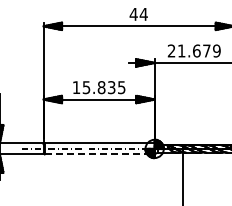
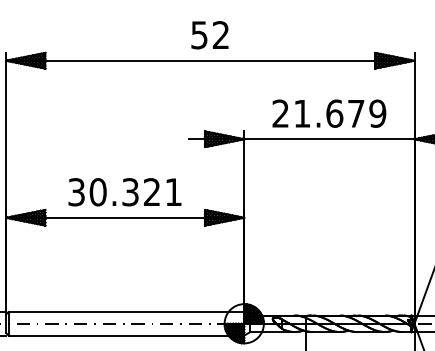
text: (138, 13) -> (209, 33), 44 -> 52
text: (98, 87) -> (123, 191), 15.835 -> 30.321
line: (99, 154) -> (125, 335), dashed -> solid

